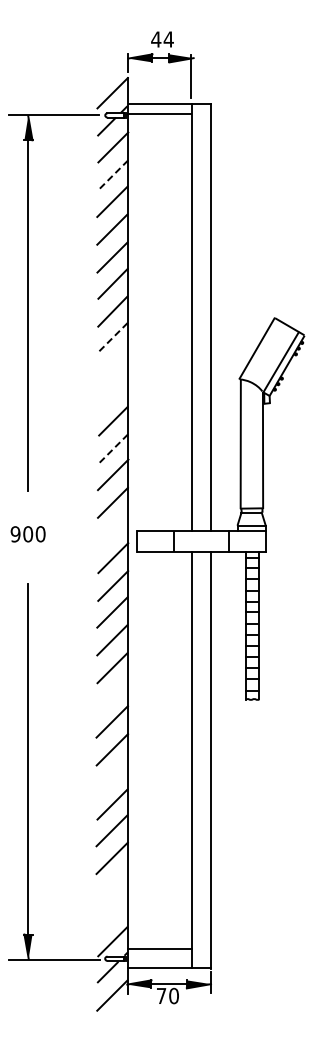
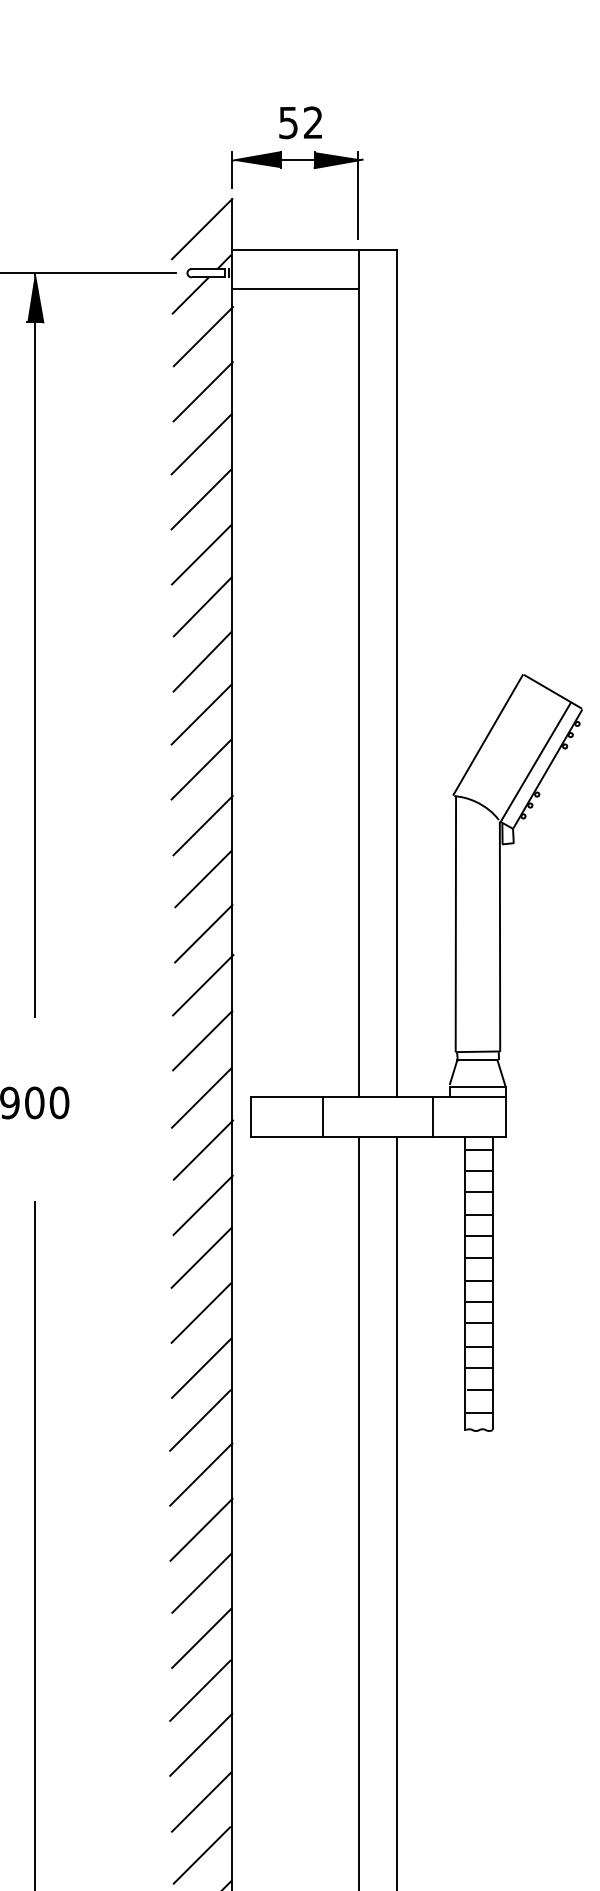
text: (162, 39) -> (300, 122), 44 -> 52
line: (159, 113) -> (294, 289), moved
line: (112, 175) -> (201, 392), dashed -> solid
line: (112, 338) -> (201, 715), dashed -> solid
line: (112, 366) -> (201, 770), added
line: (113, 394) -> (203, 825), added
line: (113, 449) -> (203, 934), dashed -> solid
line: (112, 531) -> (201, 1097), added
line: (111, 694) -> (199, 1420), added
line: (112, 776) -> (201, 1582), added
line: (112, 887) -> (201, 1802), added
line: (112, 913) -> (201, 1854), added

